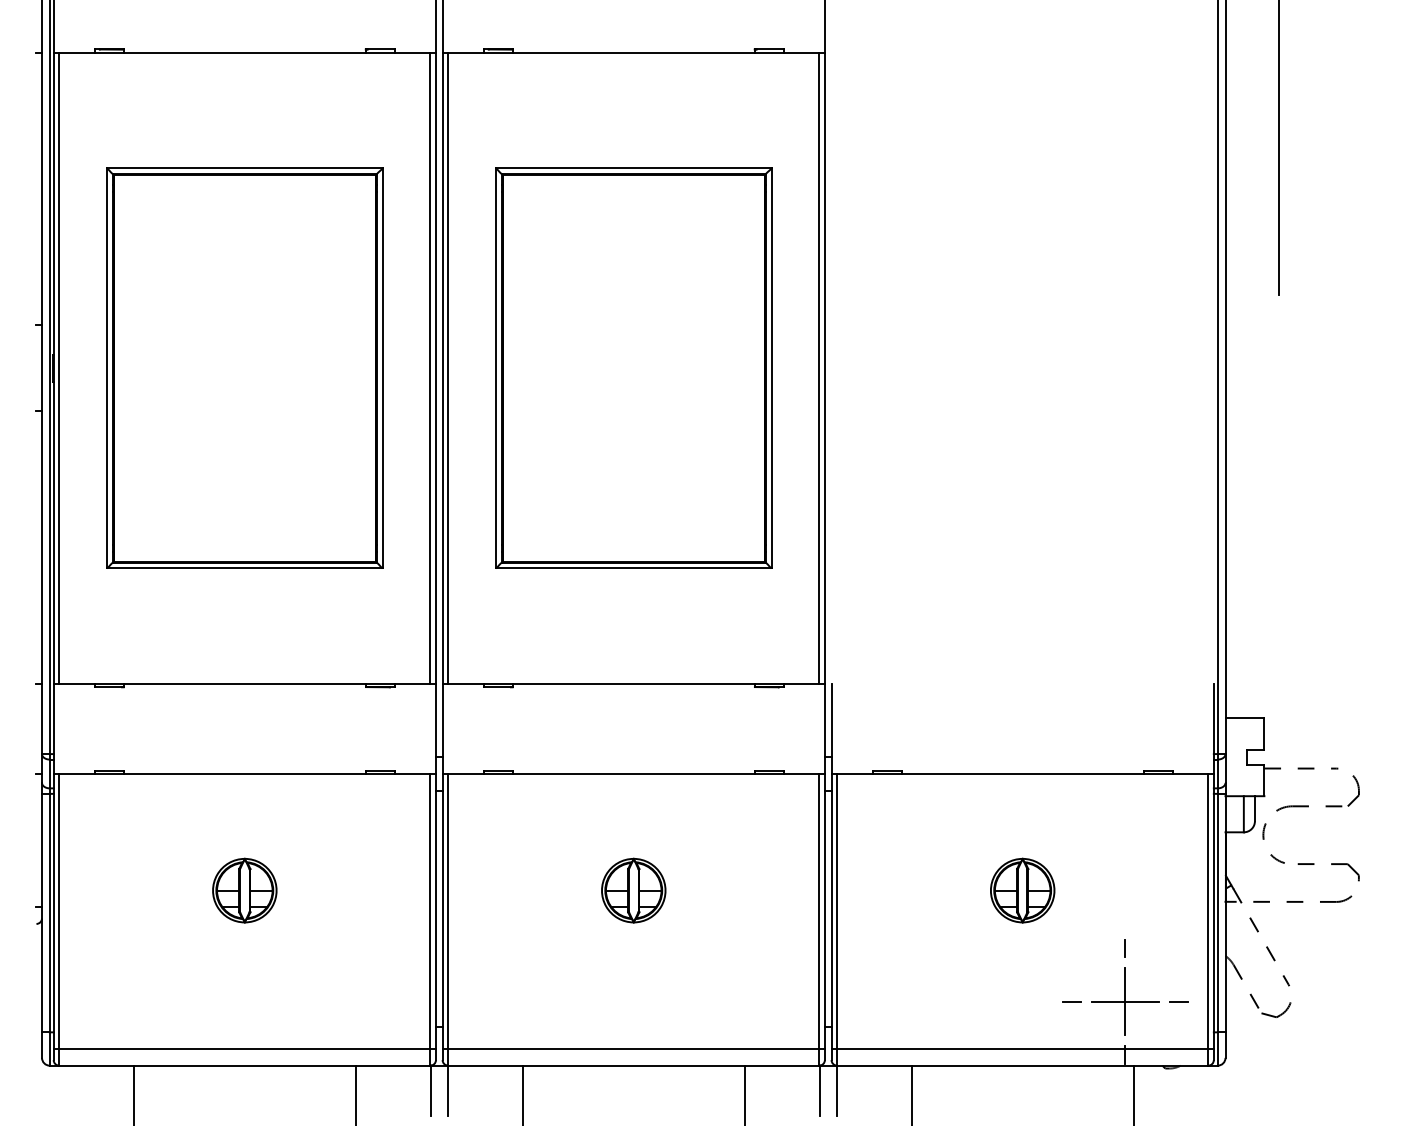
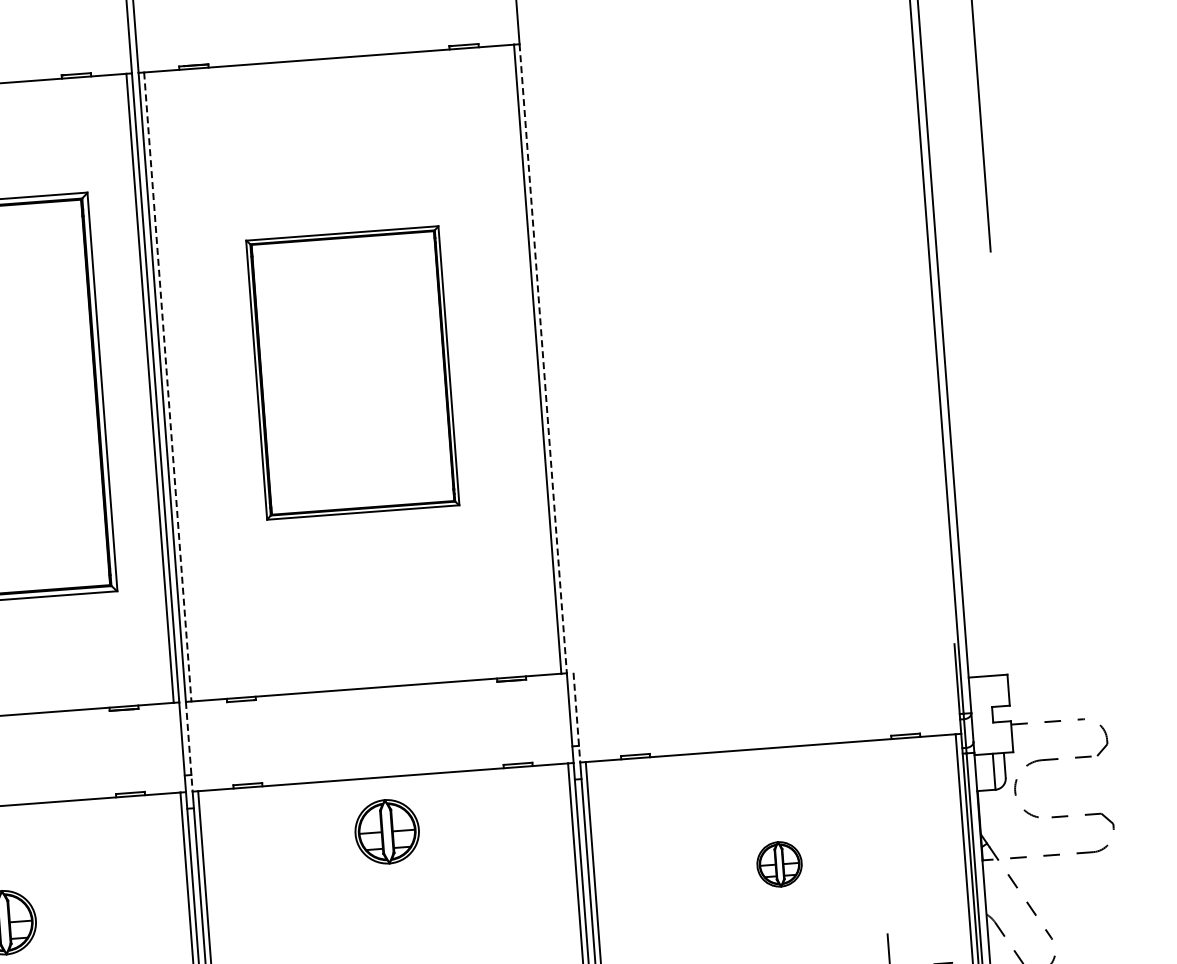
part: (633, 367) -> (352, 372), size x0.7
line: (448, 368) -> (168, 387), solid -> dashed
line: (824, 368) -> (542, 358), solid -> dashed
line: (442, 729) -> (189, 747), solid -> dashed
line: (831, 729) -> (576, 718), solid -> dashed
part: (633, 890) -> (386, 831), moved
part: (1022, 890) -> (779, 864), size x0.7
line: (1124, 948) -> (885, 914), removed

